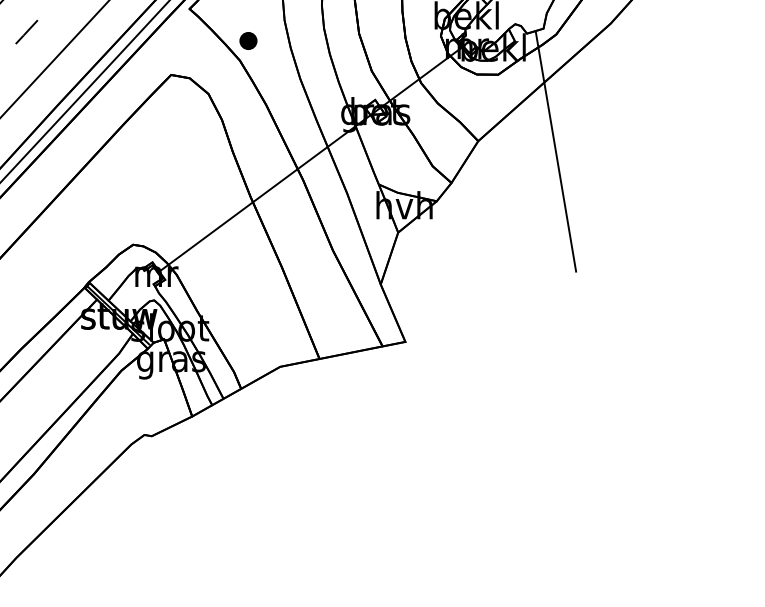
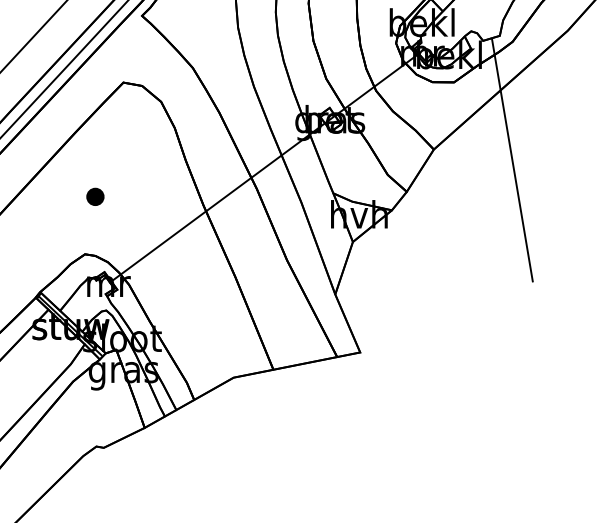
part: (248, 40) -> (95, 196), moved

